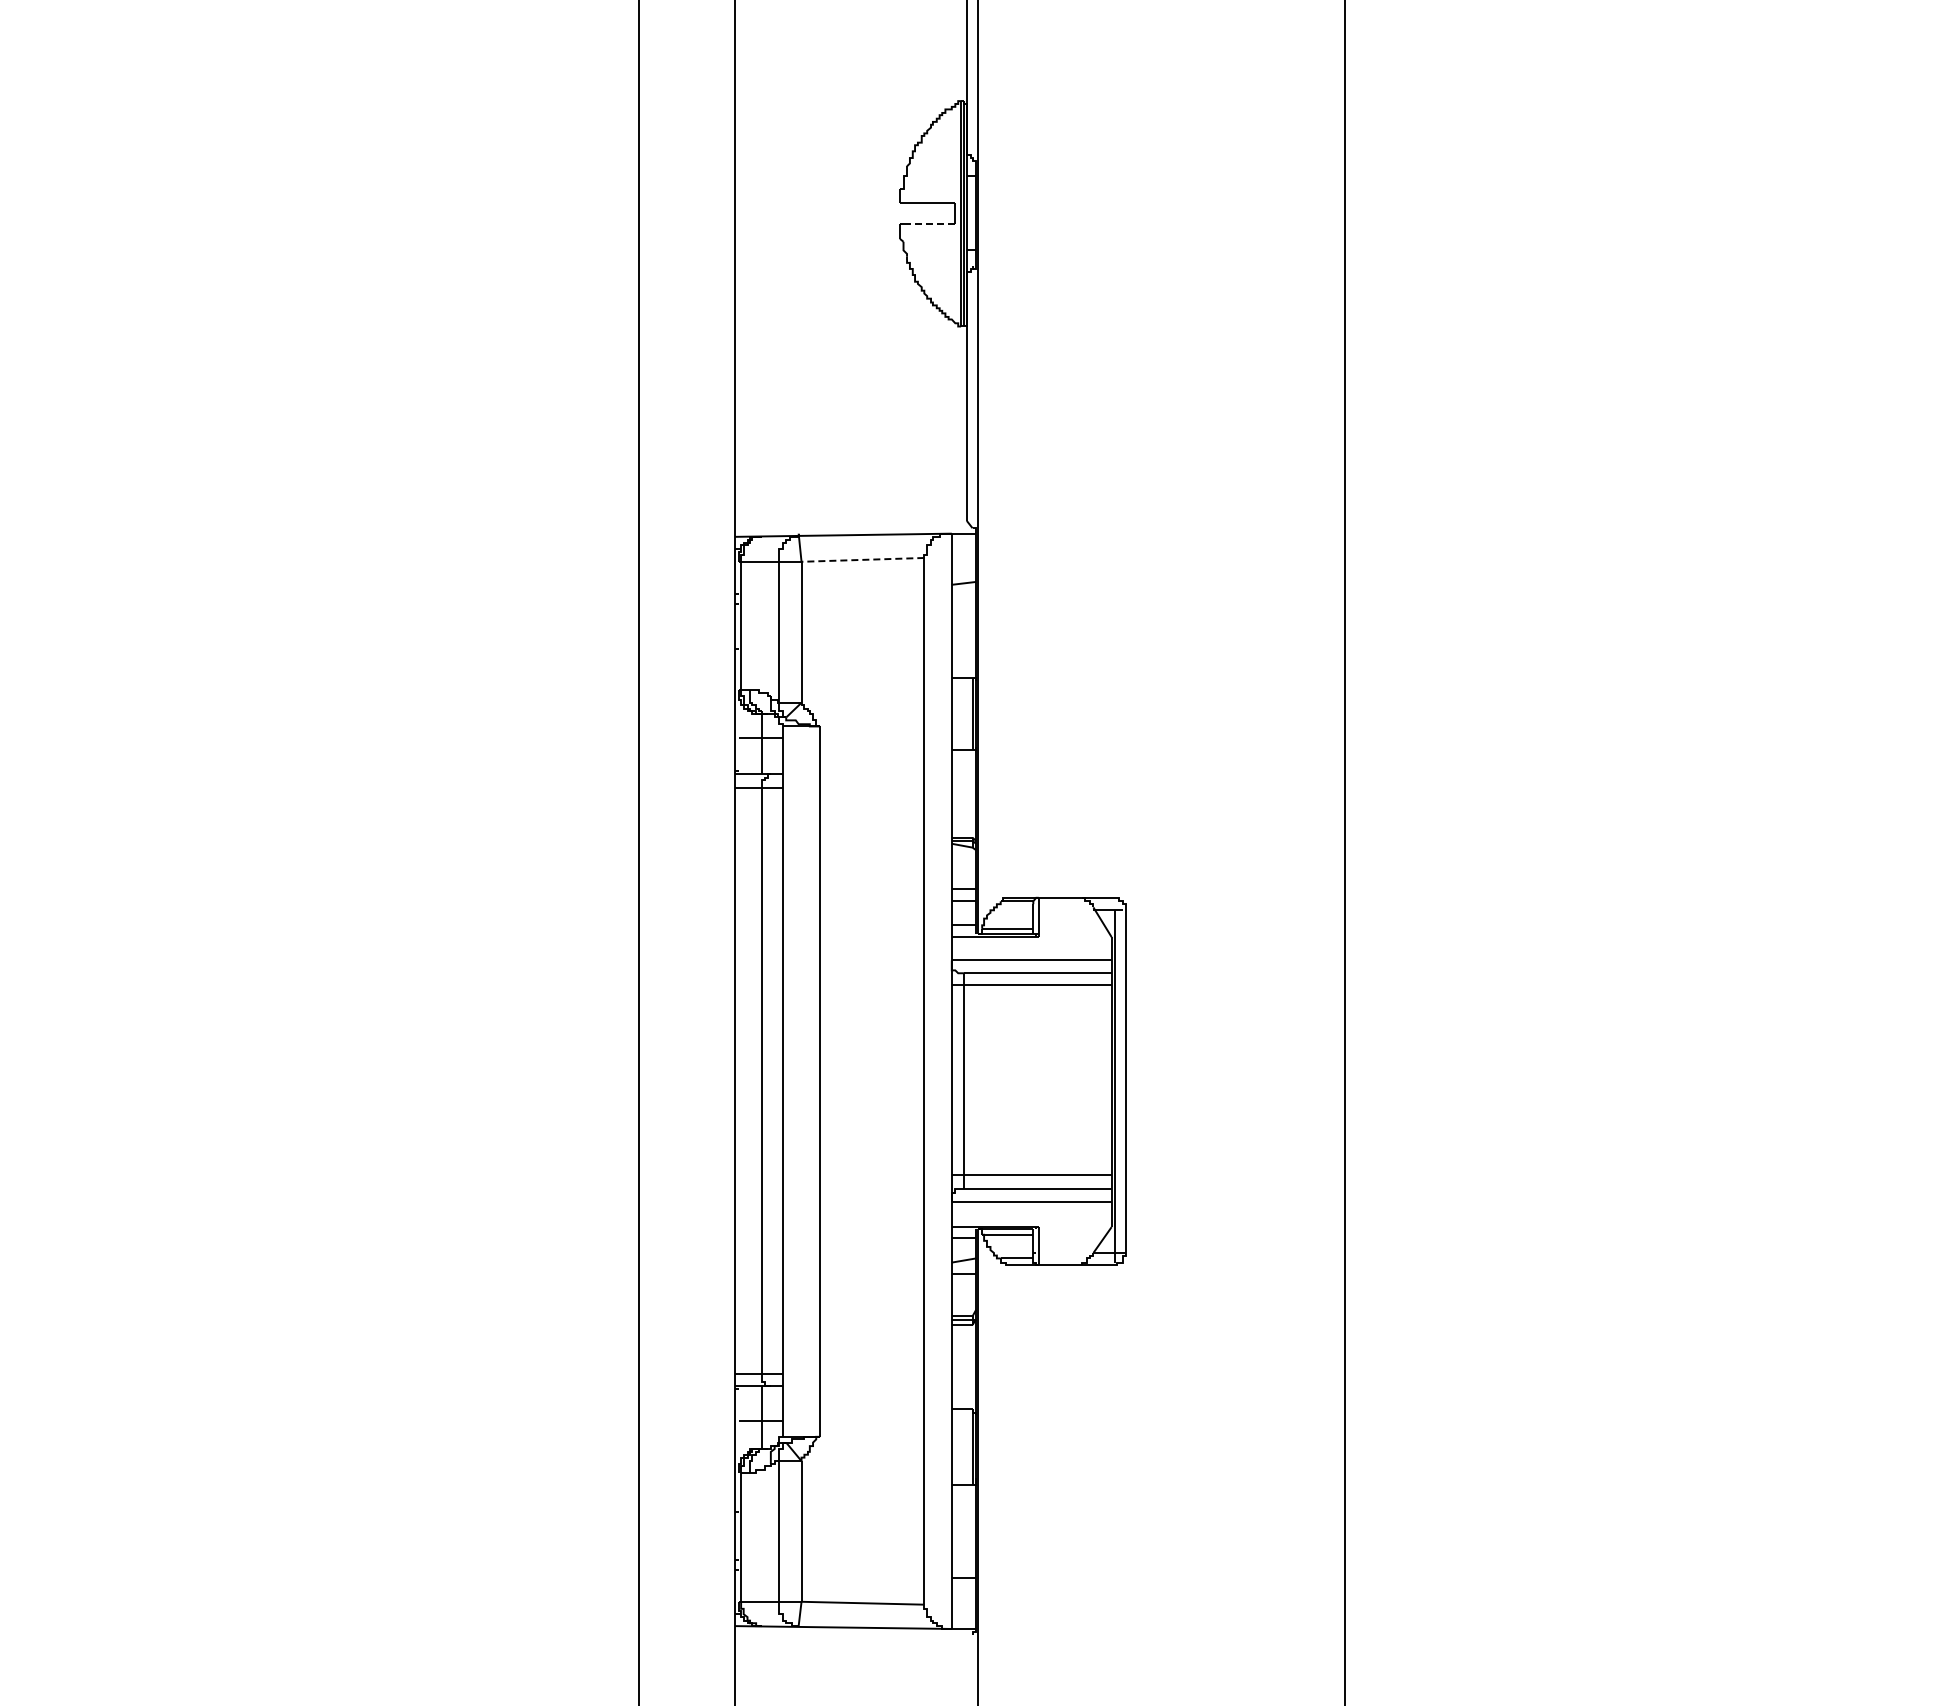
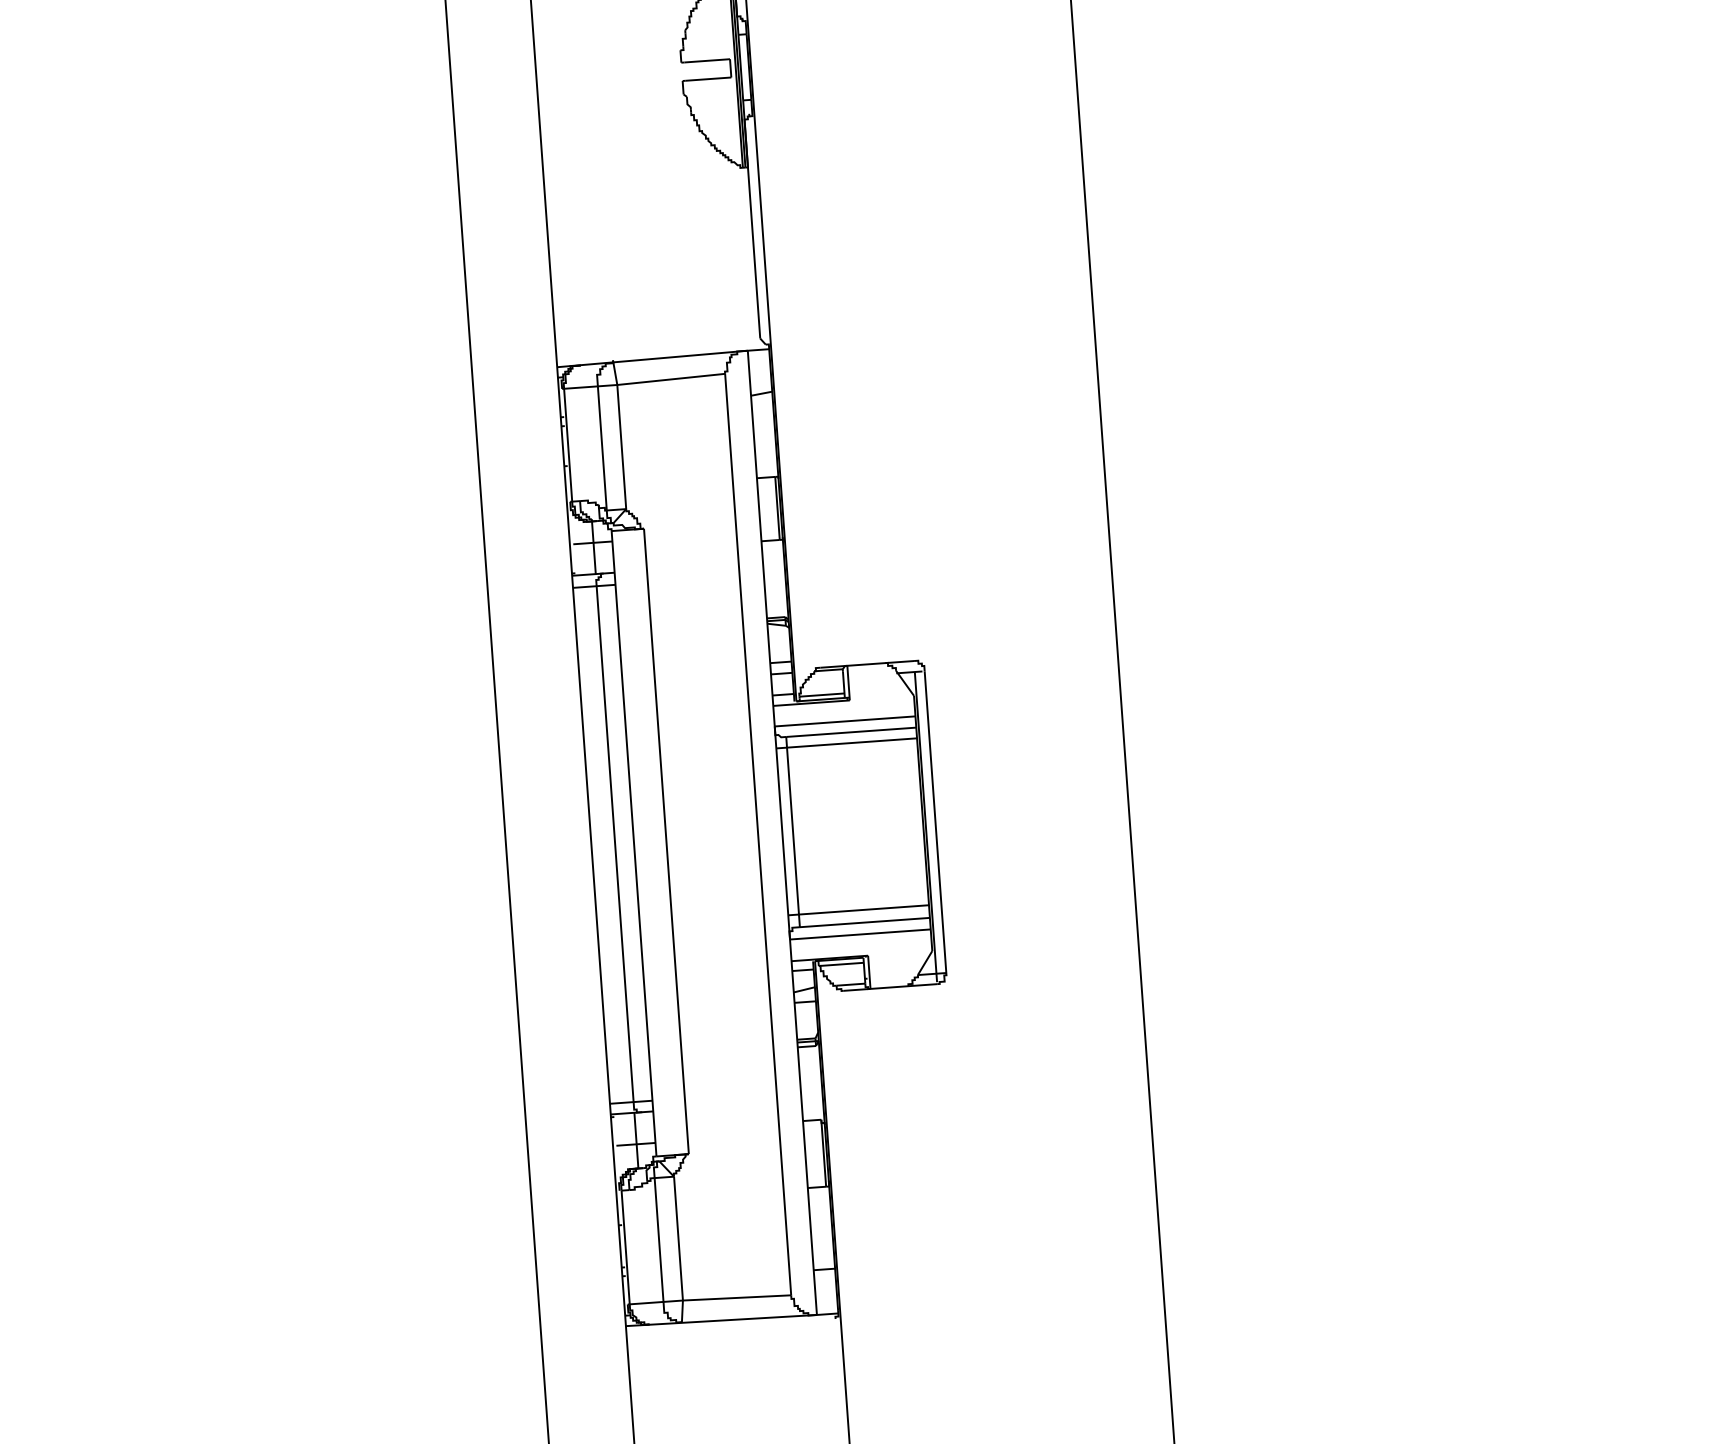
line: (929, 223) -> (708, 79), dashed -> solid
line: (862, 559) -> (670, 379), dashed -> solid

